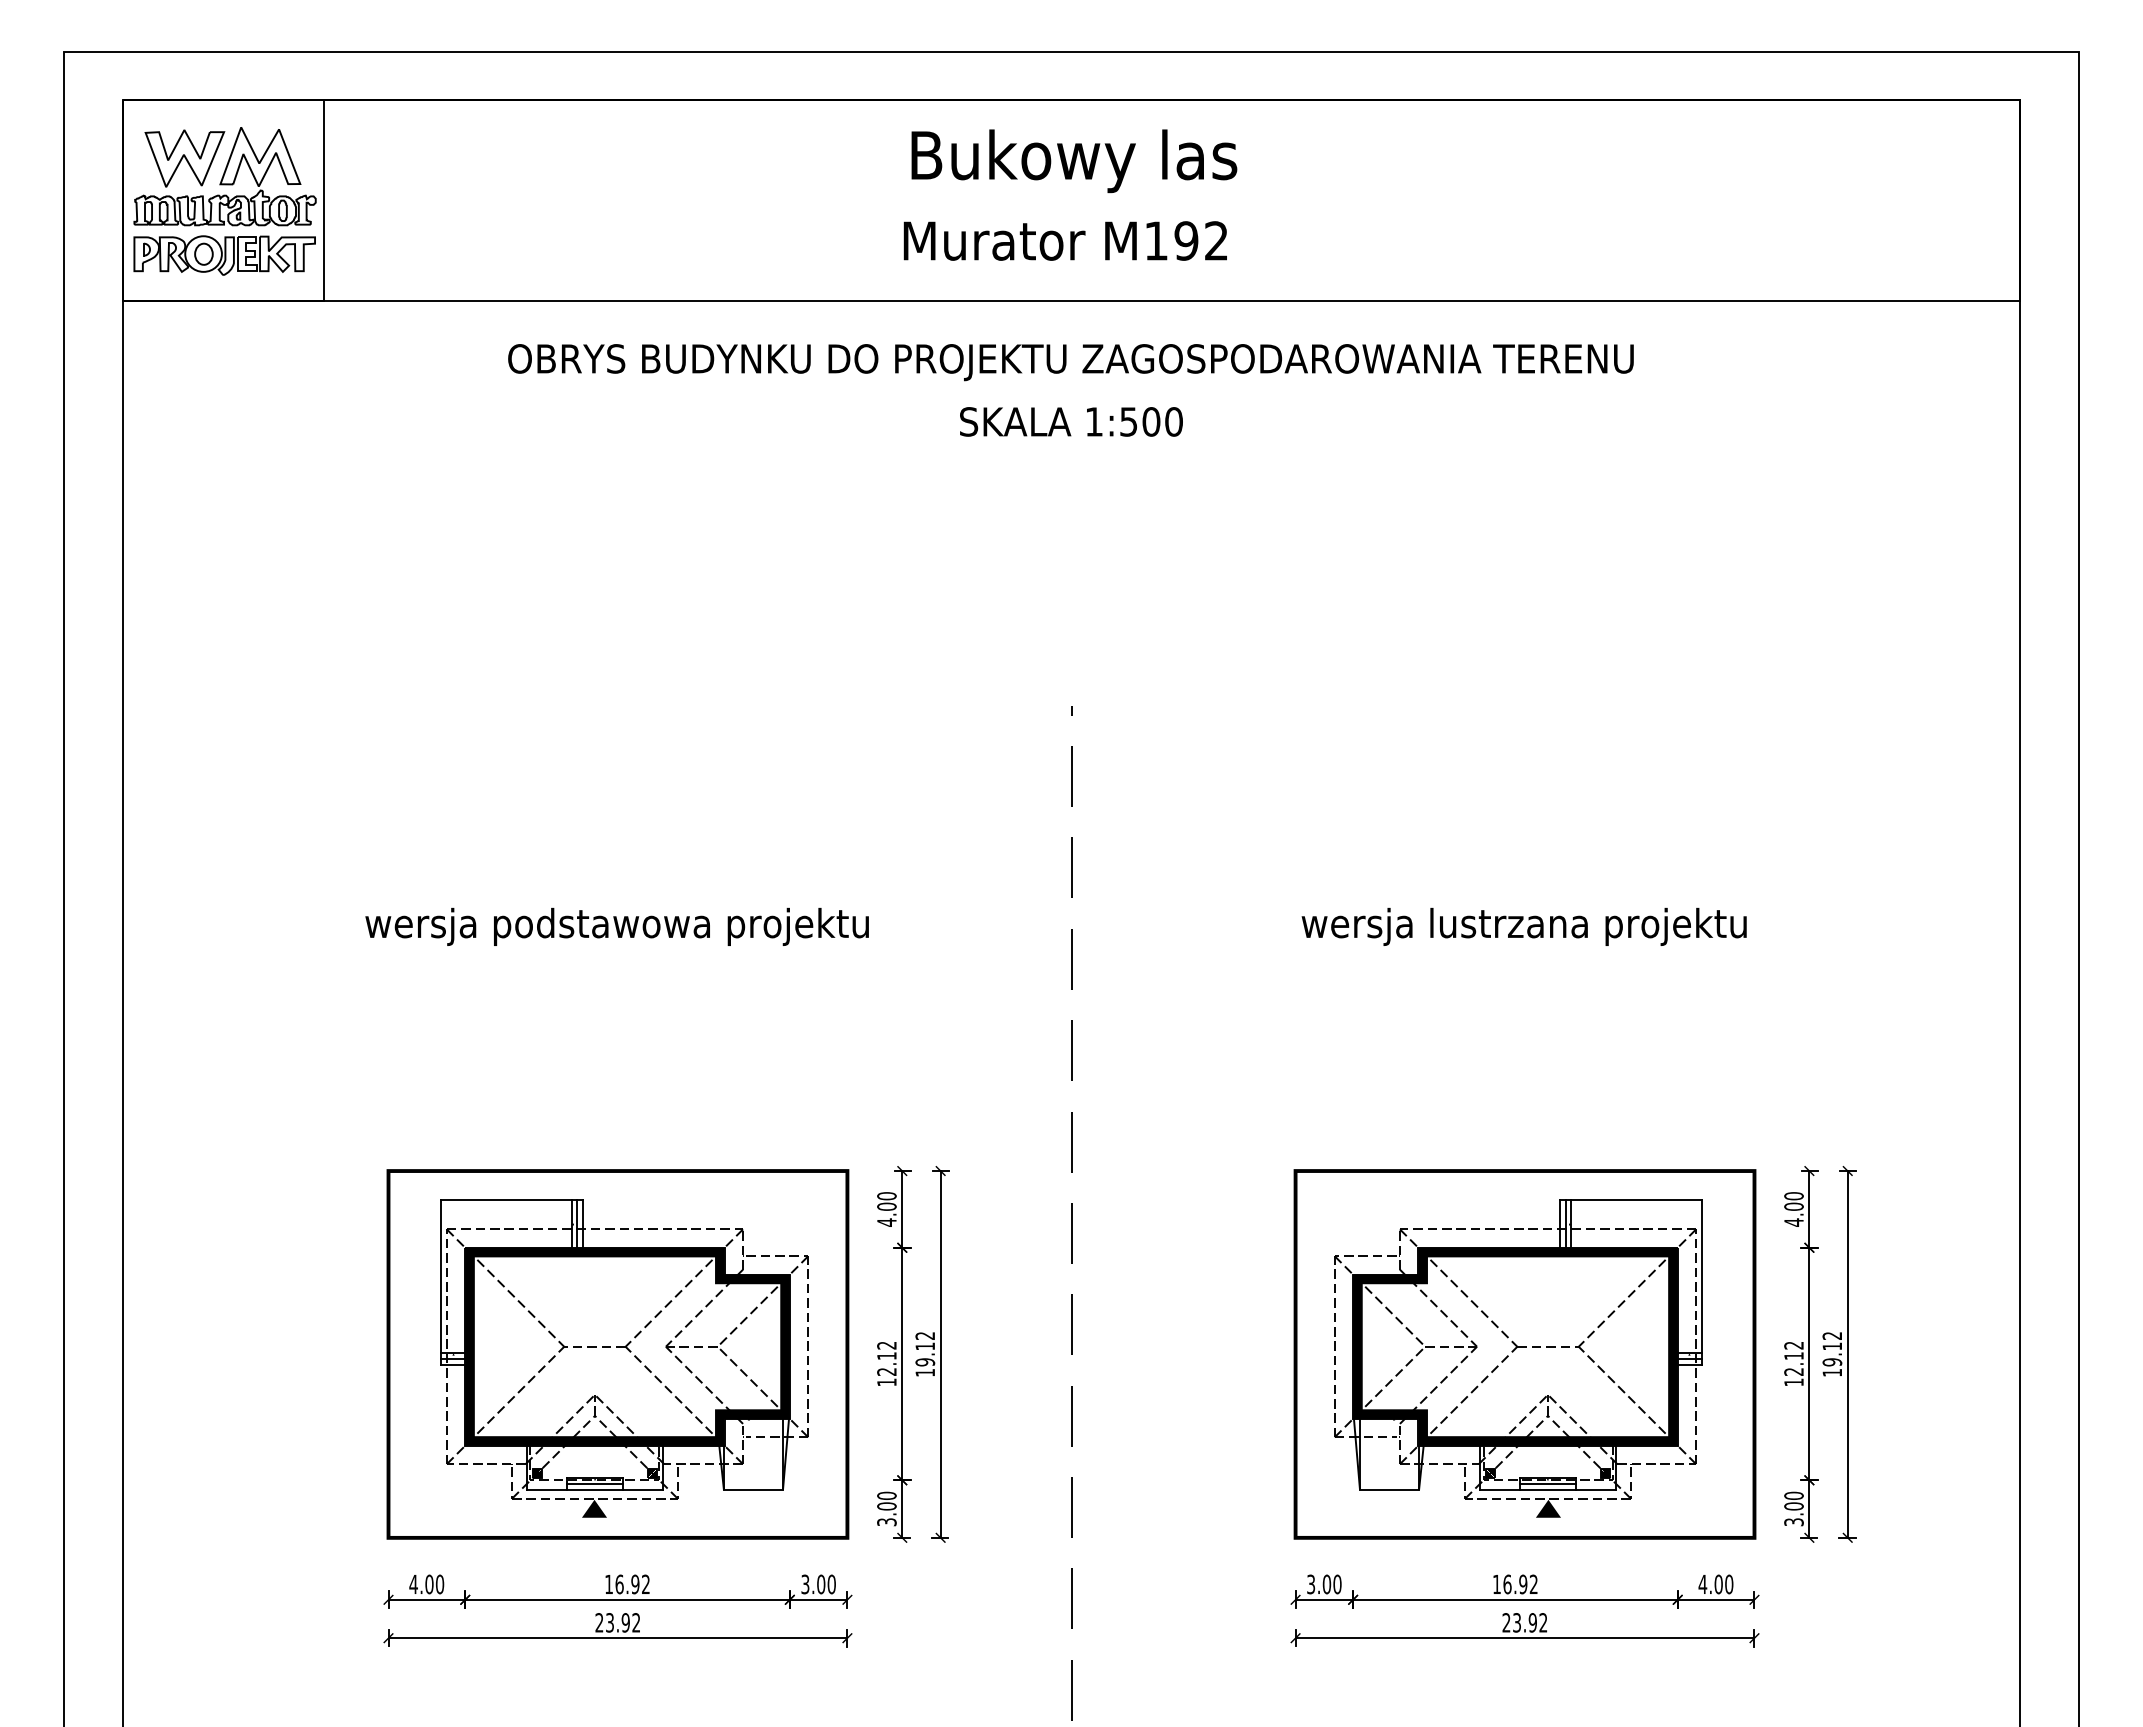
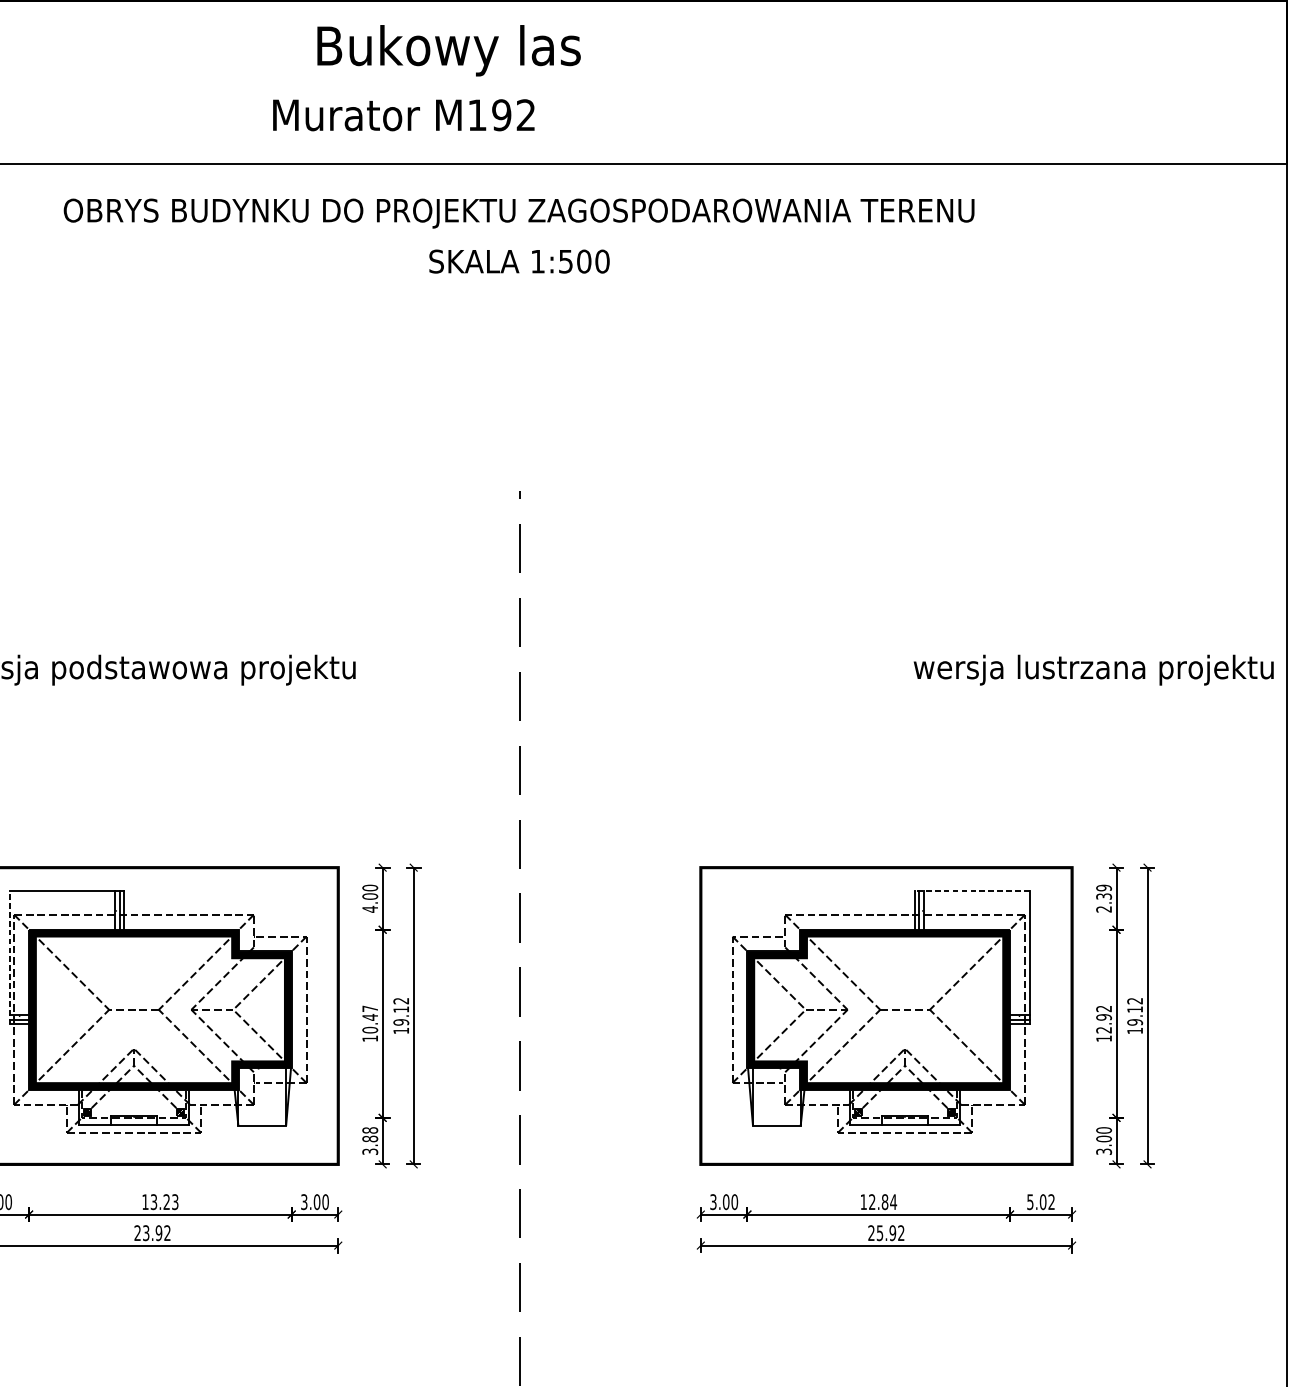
text: (1074, 161) -> (449, 50), moved
text: (1064, 240) -> (403, 114), moved
text: (1523, 926) -> (1093, 669), moved
line: (1630, 1200) -> (971, 891), solid -> dashed
text: (1793, 1209) -> (1103, 898), 4.00 -> 2.39
line: (441, 1282) -> (9, 957), solid -> dashed
text: (1793, 1356) -> (1103, 1017), 12.12 -> 12.92
text: (886, 1358) -> (369, 1019), 12.12 -> 10.47
line: (594, 1483) -> (133, 1120), removed
line: (1548, 1483) -> (905, 1120), removed
text: (886, 1500) -> (369, 1134), 3.00 -> 3.88
fill: (594, 1508) -> (133, 1140), removed
fill: (1548, 1508) -> (905, 1140), removed
text: (632, 1584) -> (164, 1202), 16.92 -> 13.23
text: (1520, 1584) -> (882, 1202), 16.92 -> 12.84
text: (1715, 1584) -> (1040, 1202), 4.00 -> 5.02
text: (1516, 1622) -> (879, 1232), 23.92 -> 25.92

